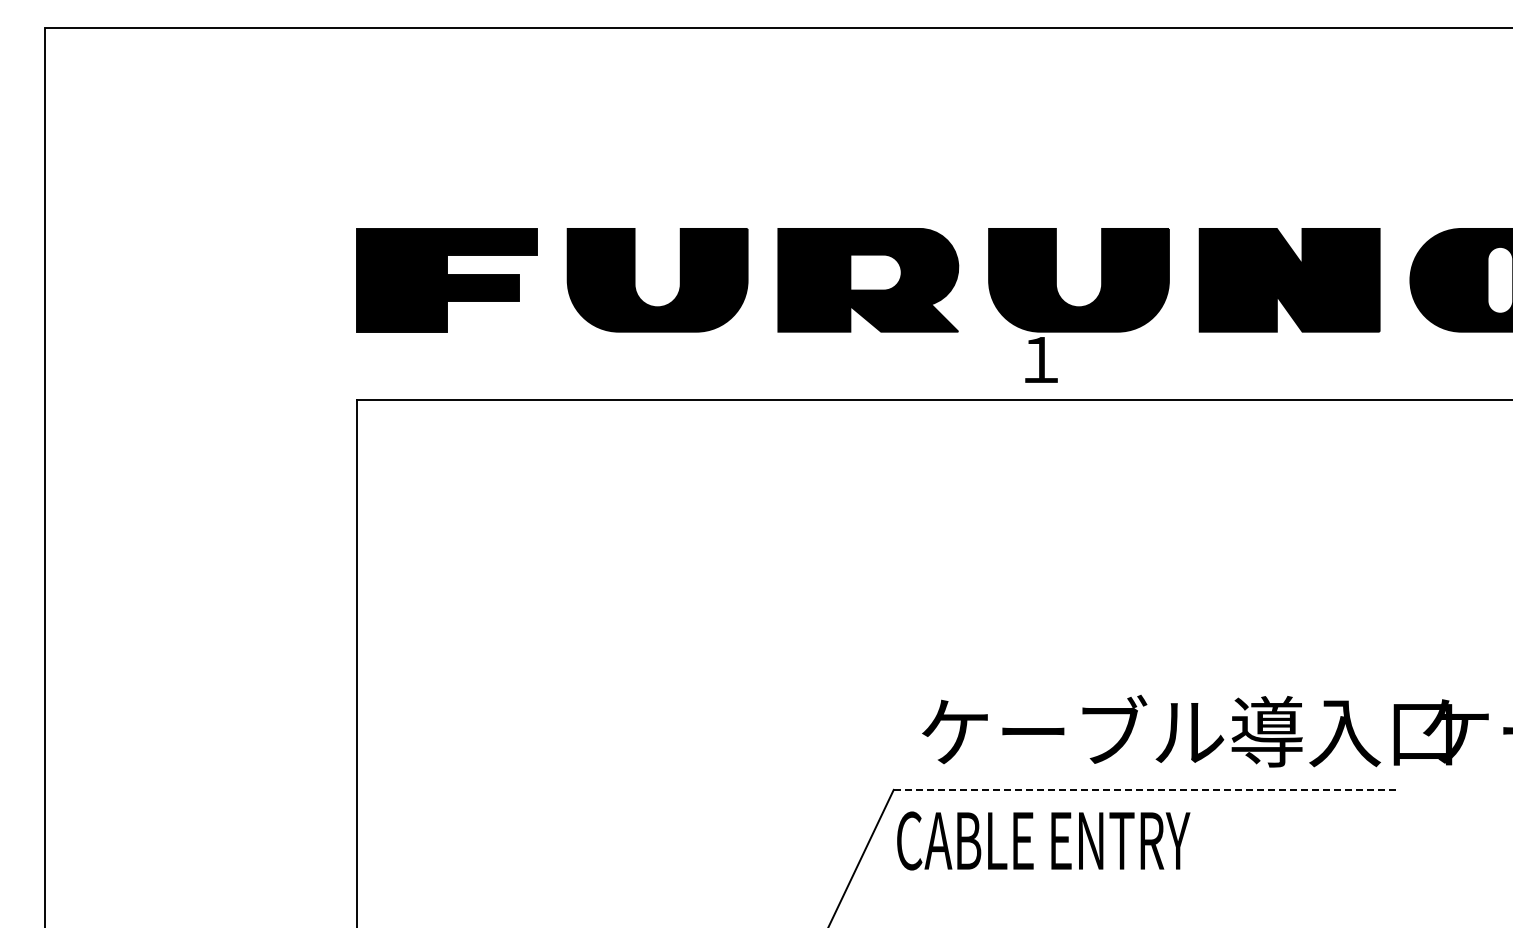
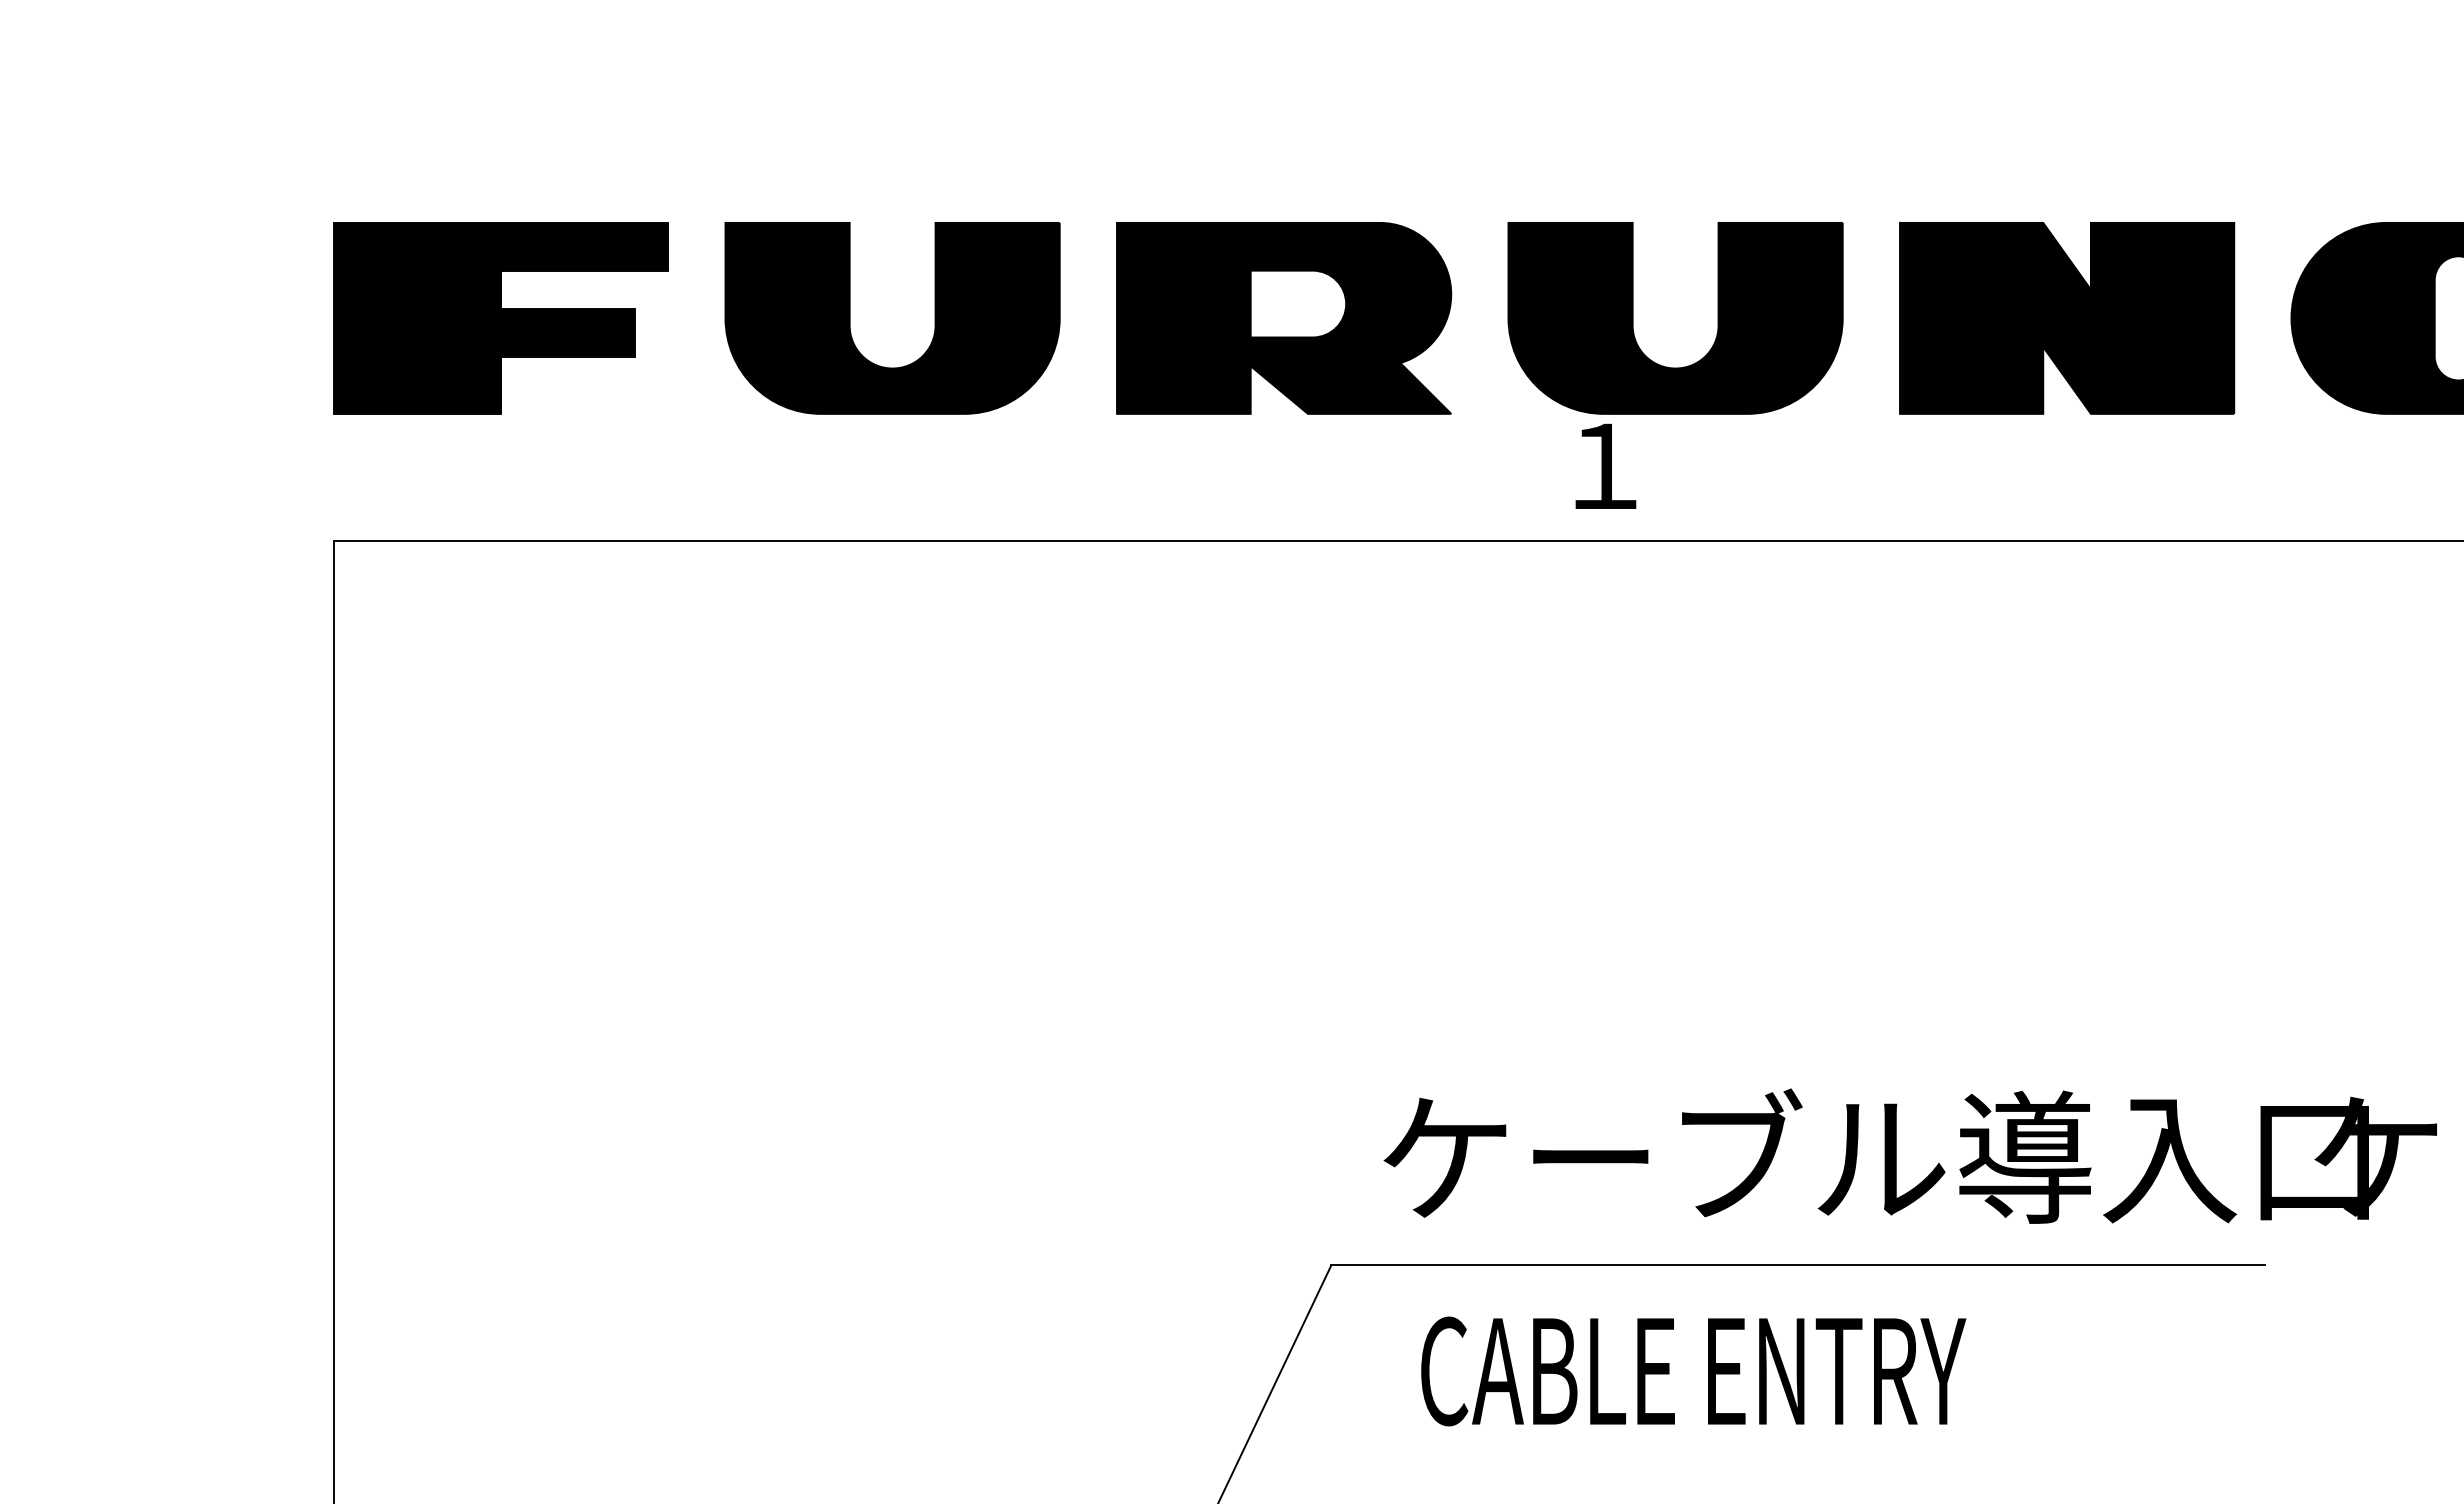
line: (1145, 789) -> (1799, 1264), dashed -> solid
text: (1043, 840) -> (1693, 1370), moved

